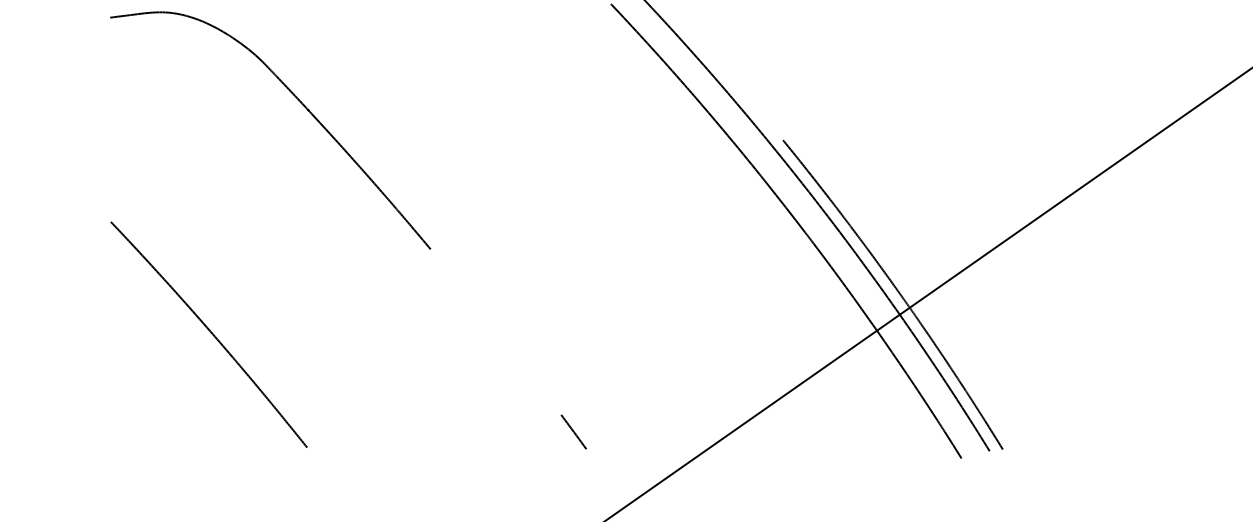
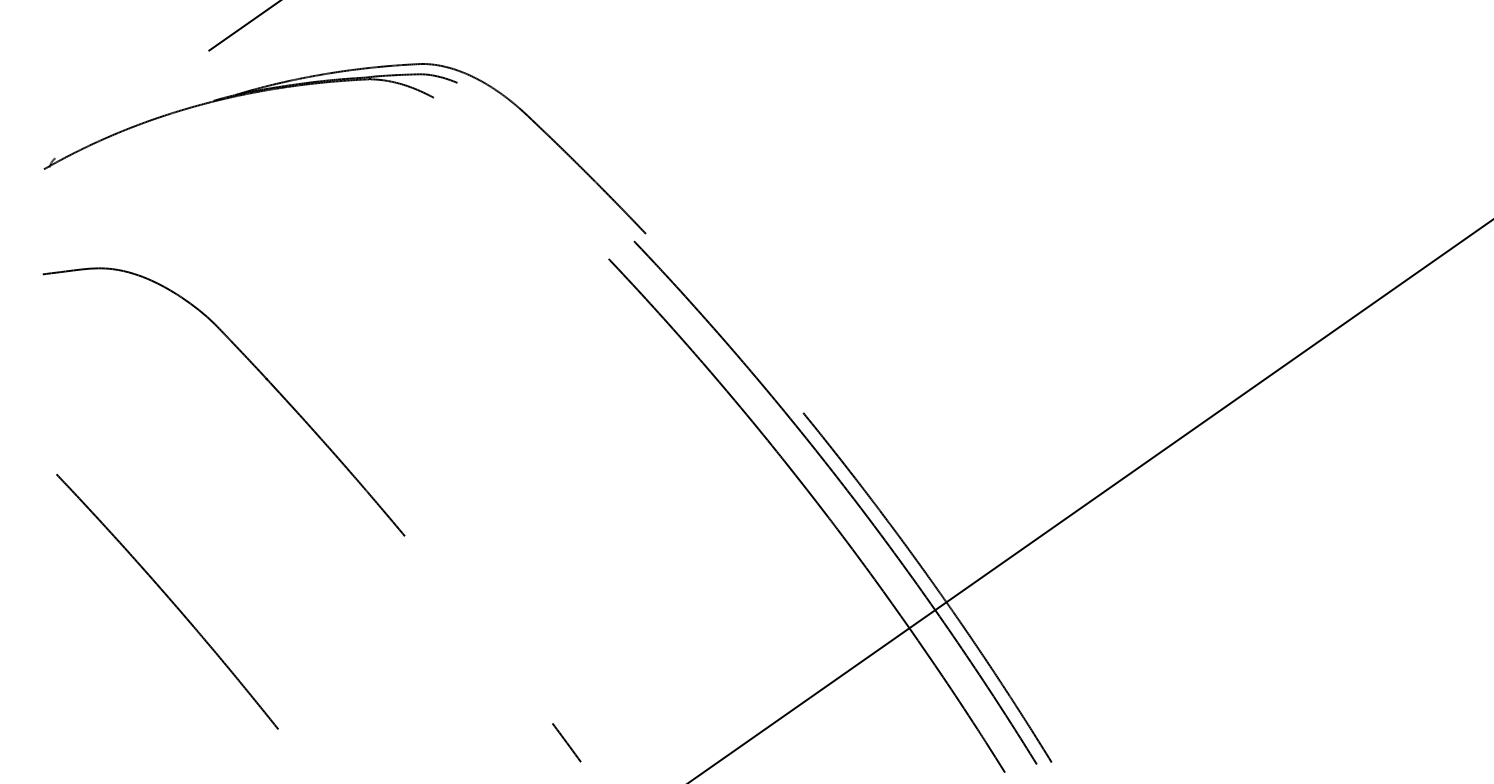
curve: (209, 332) -> (168, 599), moved

